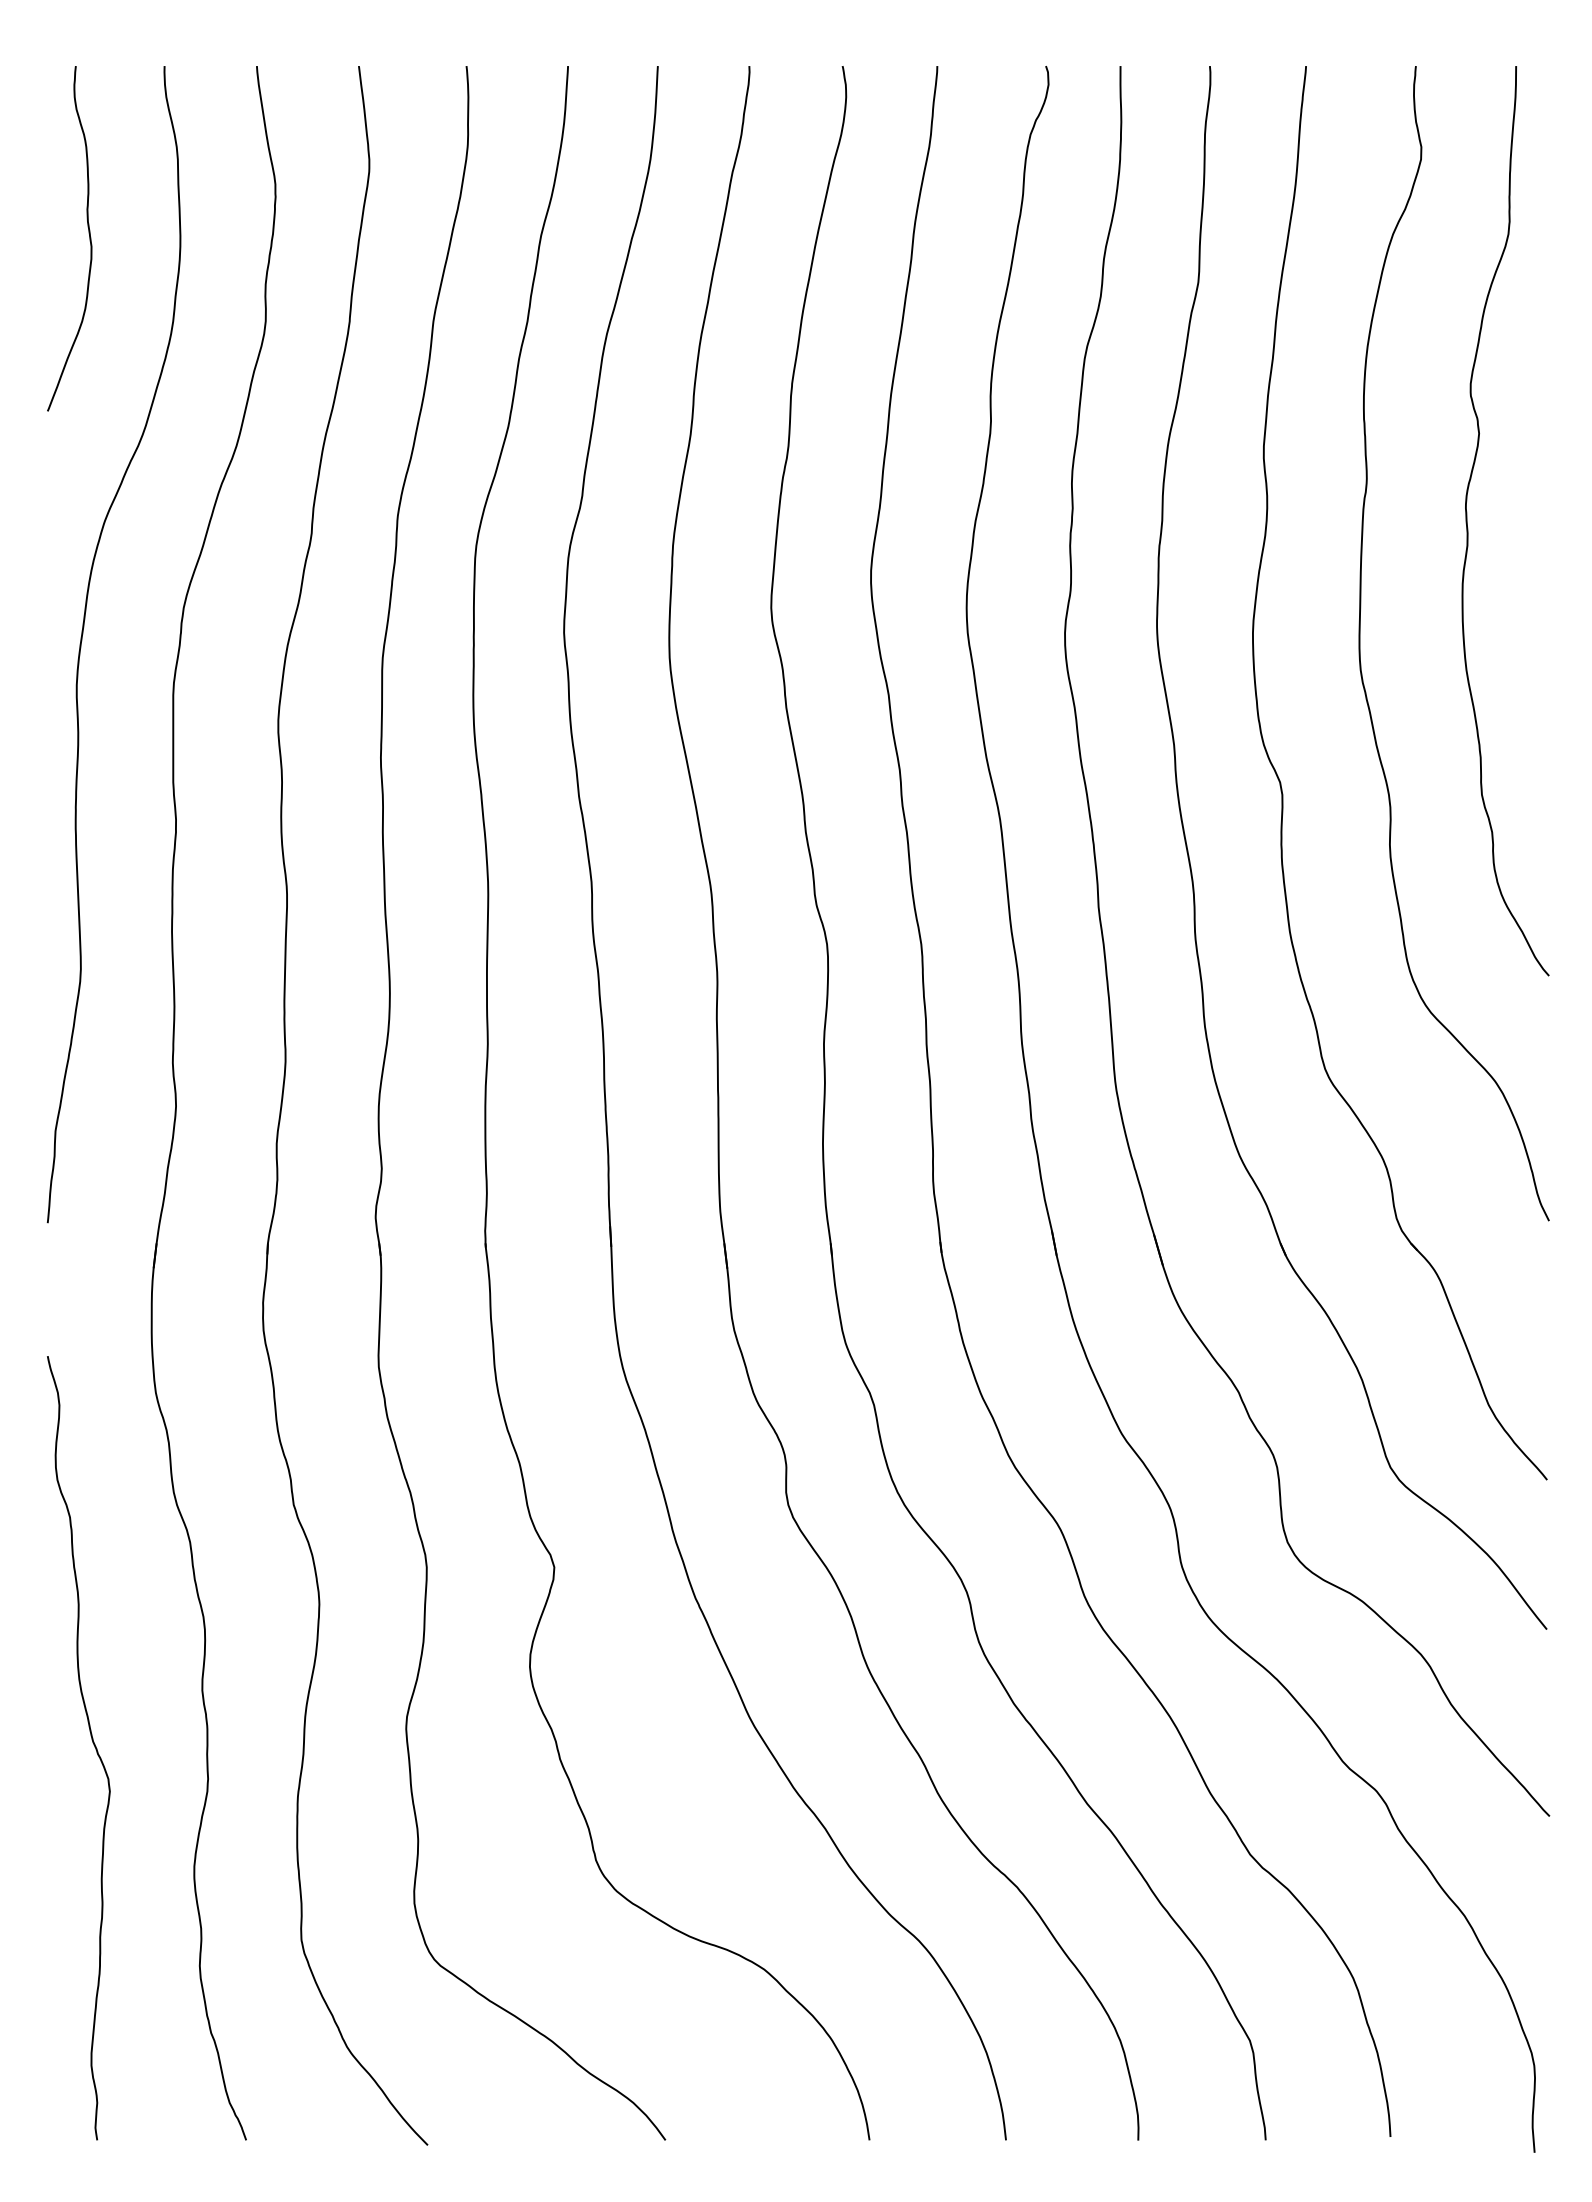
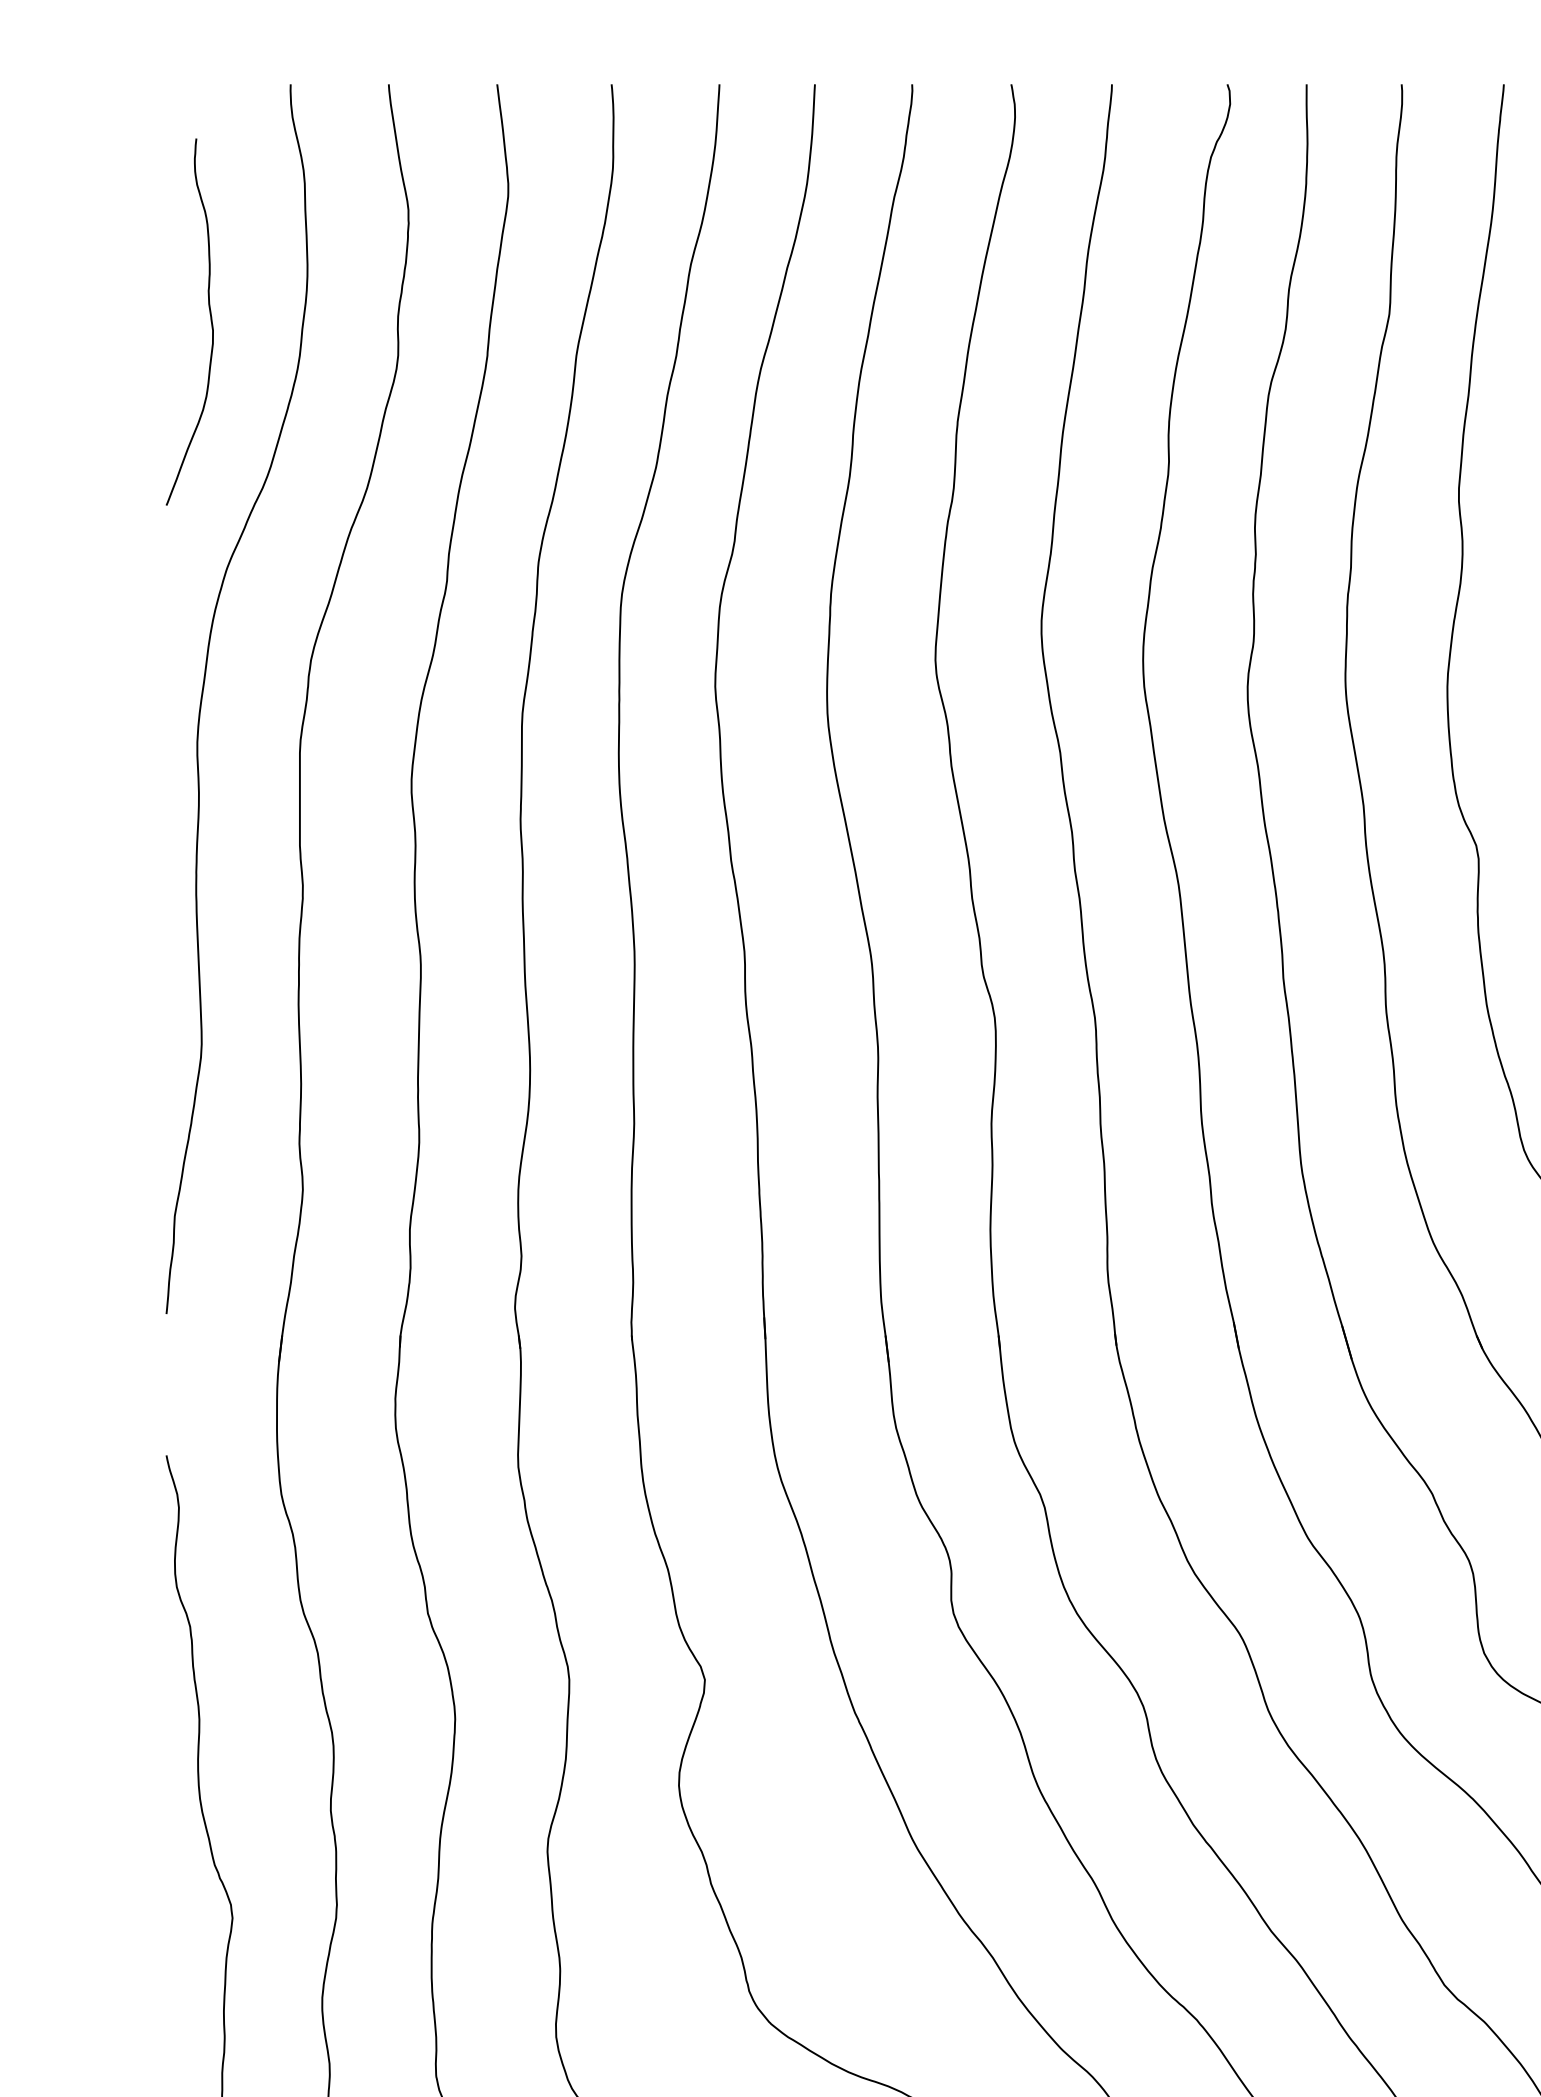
curve: (88, 233) -> (209, 316), moved

